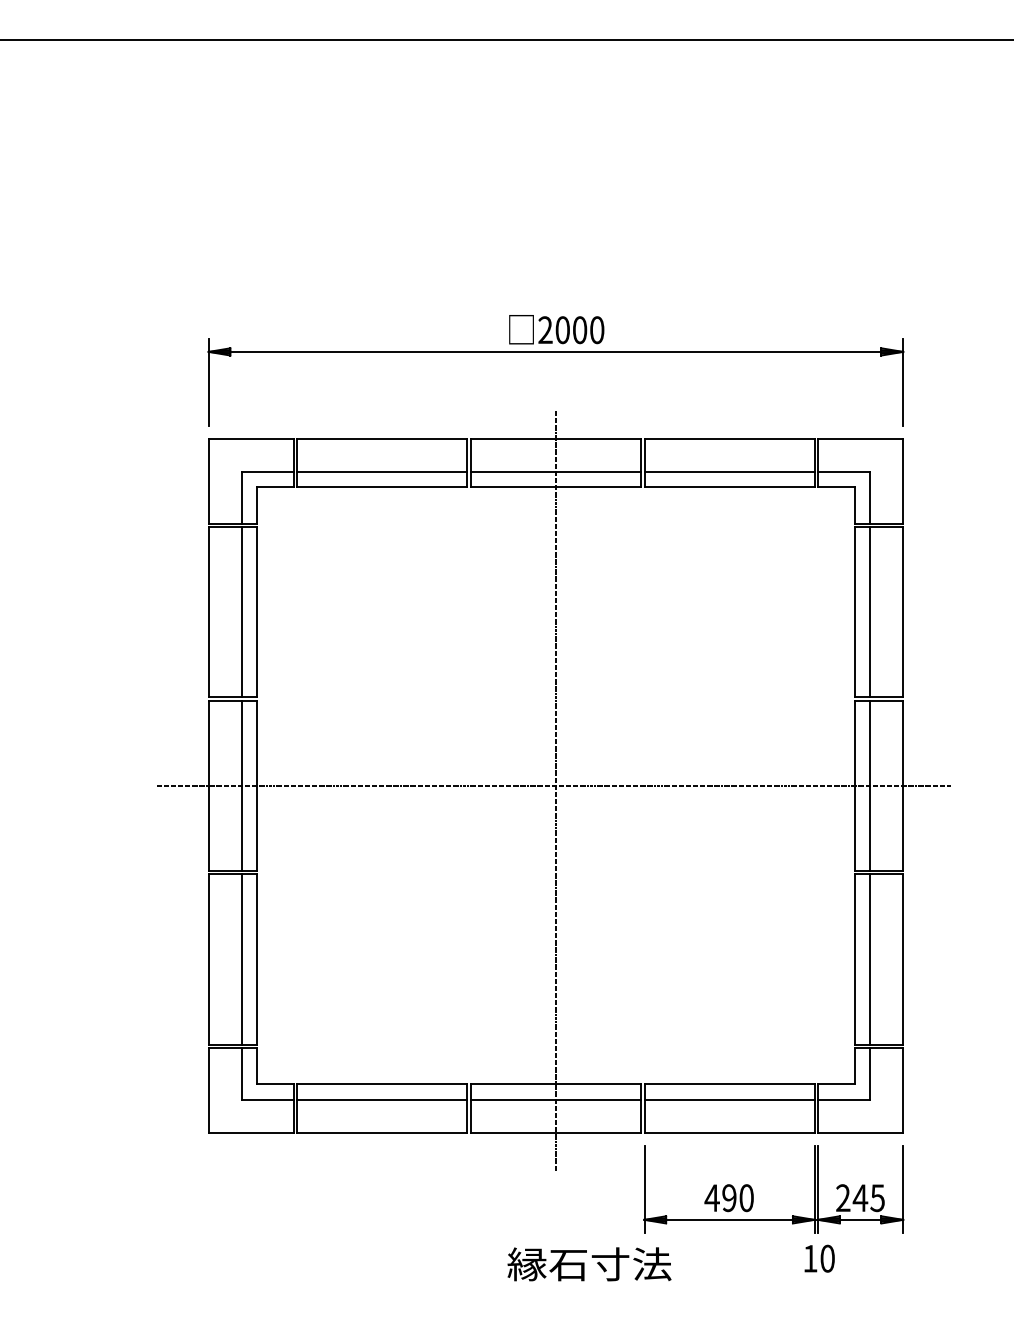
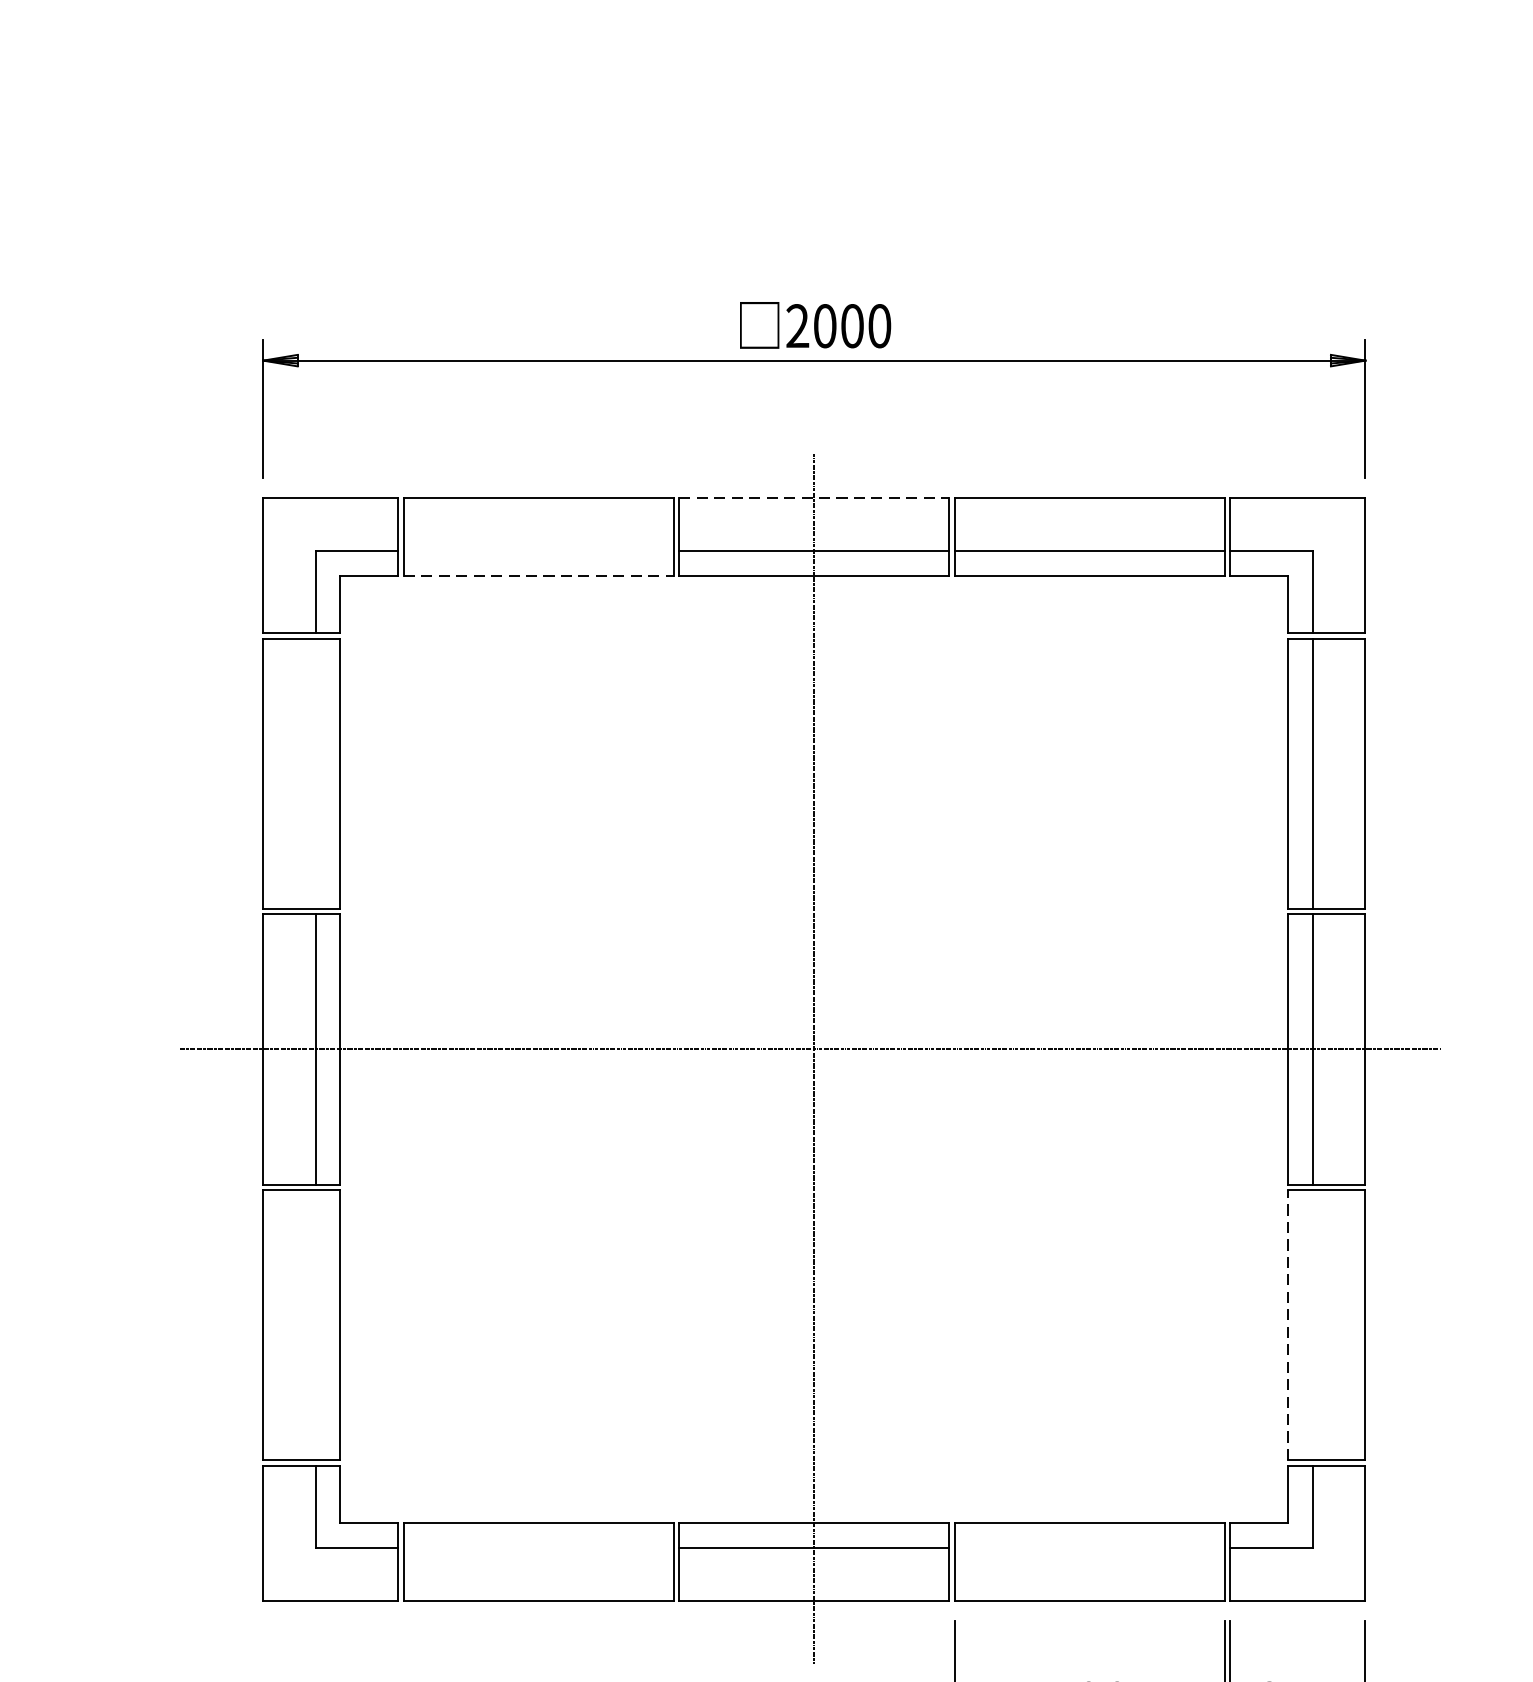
line: (556, 438) -> (815, 498), solid -> dashed
line: (382, 471) -> (538, 550), removed
line: (382, 487) -> (538, 575), solid -> dashed
line: (241, 612) -> (315, 774), removed
line: (854, 958) -> (1288, 1323), solid -> dashed
line: (241, 959) -> (315, 1325), removed
line: (870, 959) -> (1313, 1325), removed
line: (382, 1100) -> (538, 1548), removed
line: (729, 1100) -> (1089, 1548), removed

